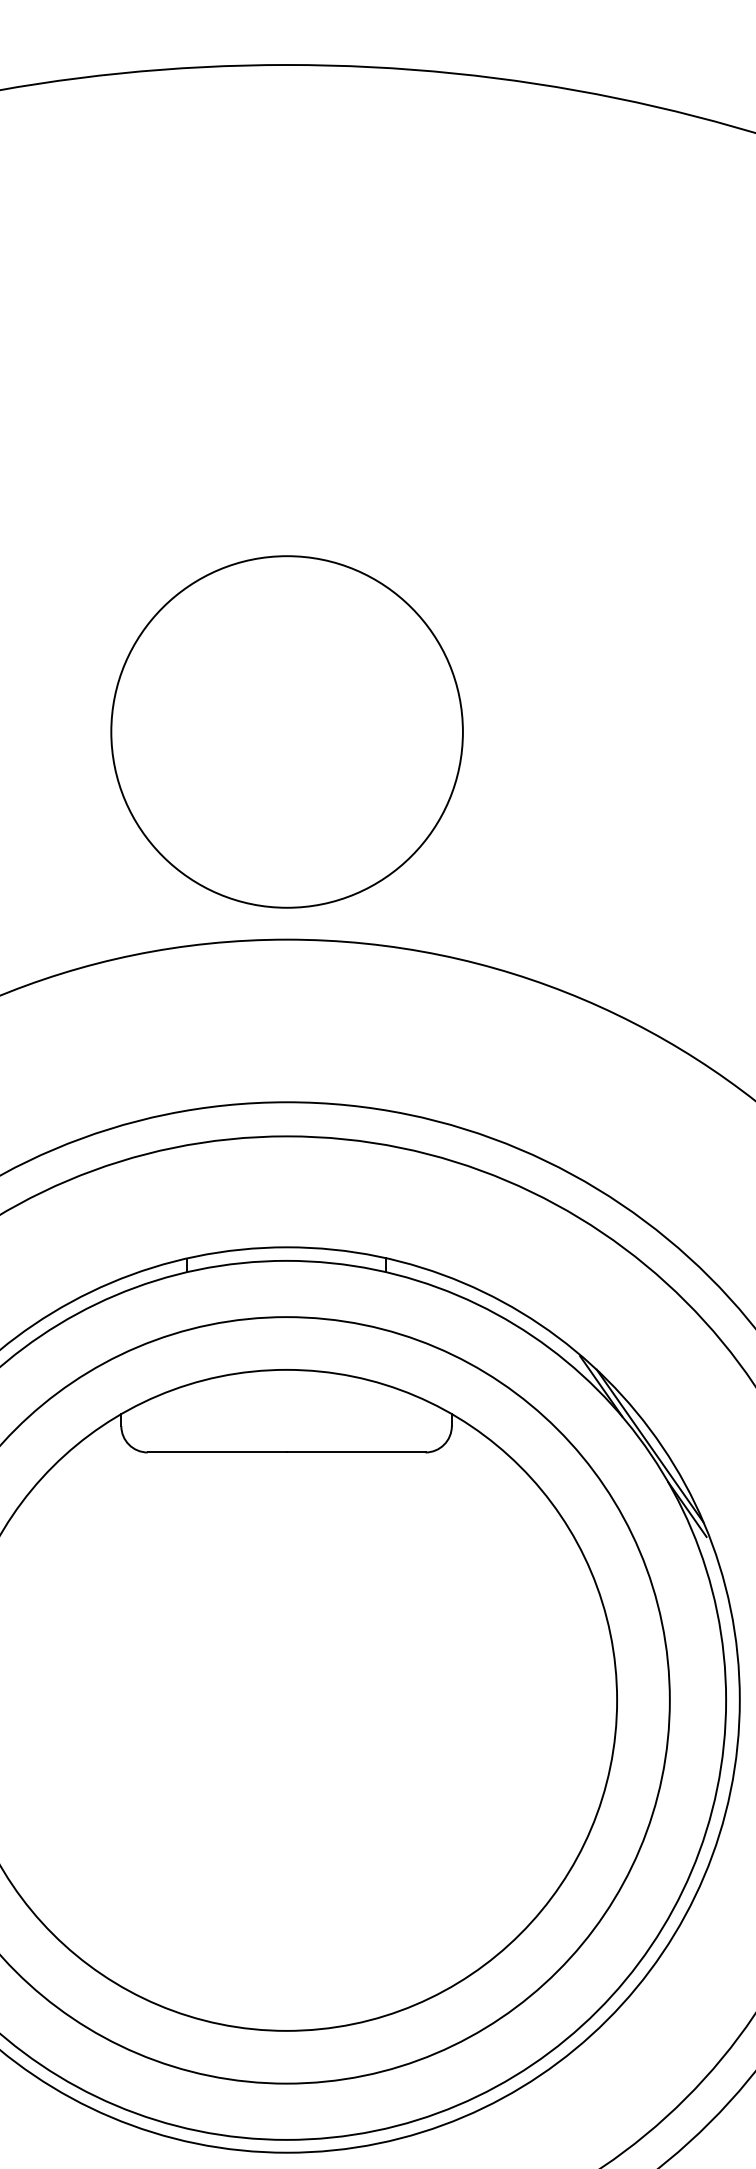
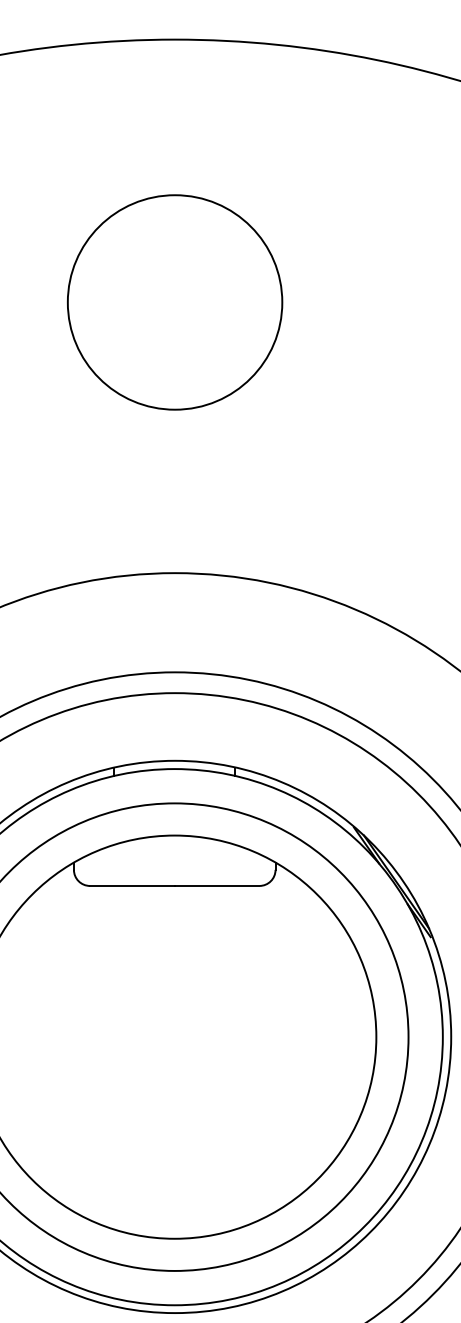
circle: (287, 732) -> (175, 302), moved

